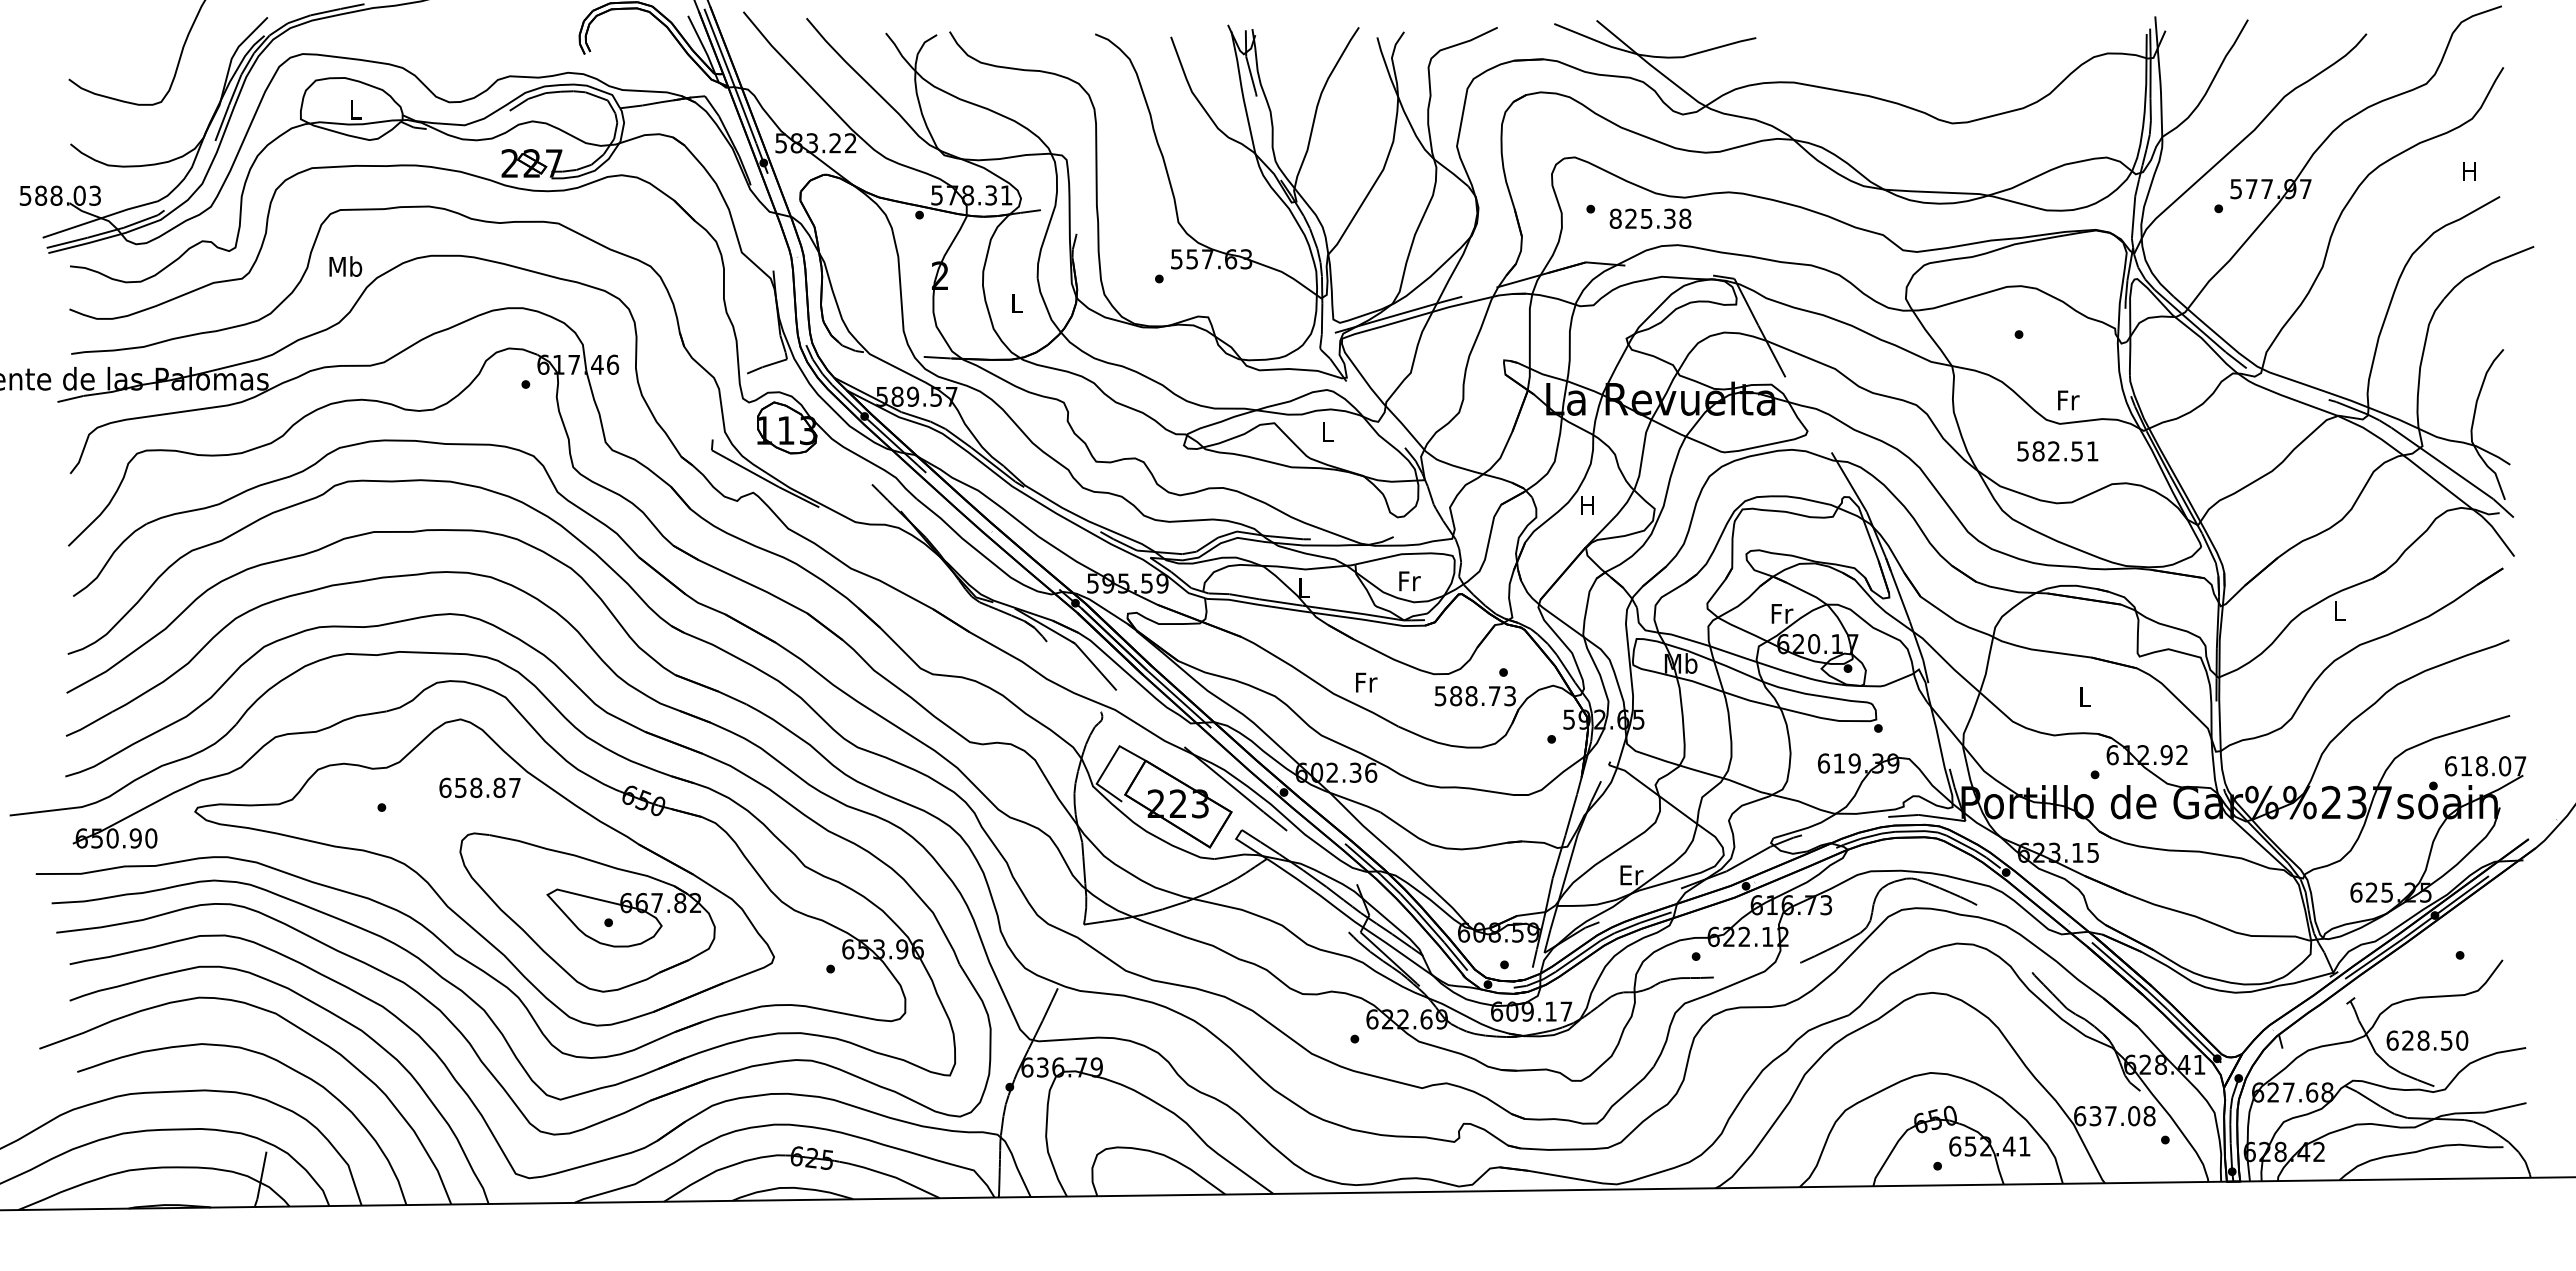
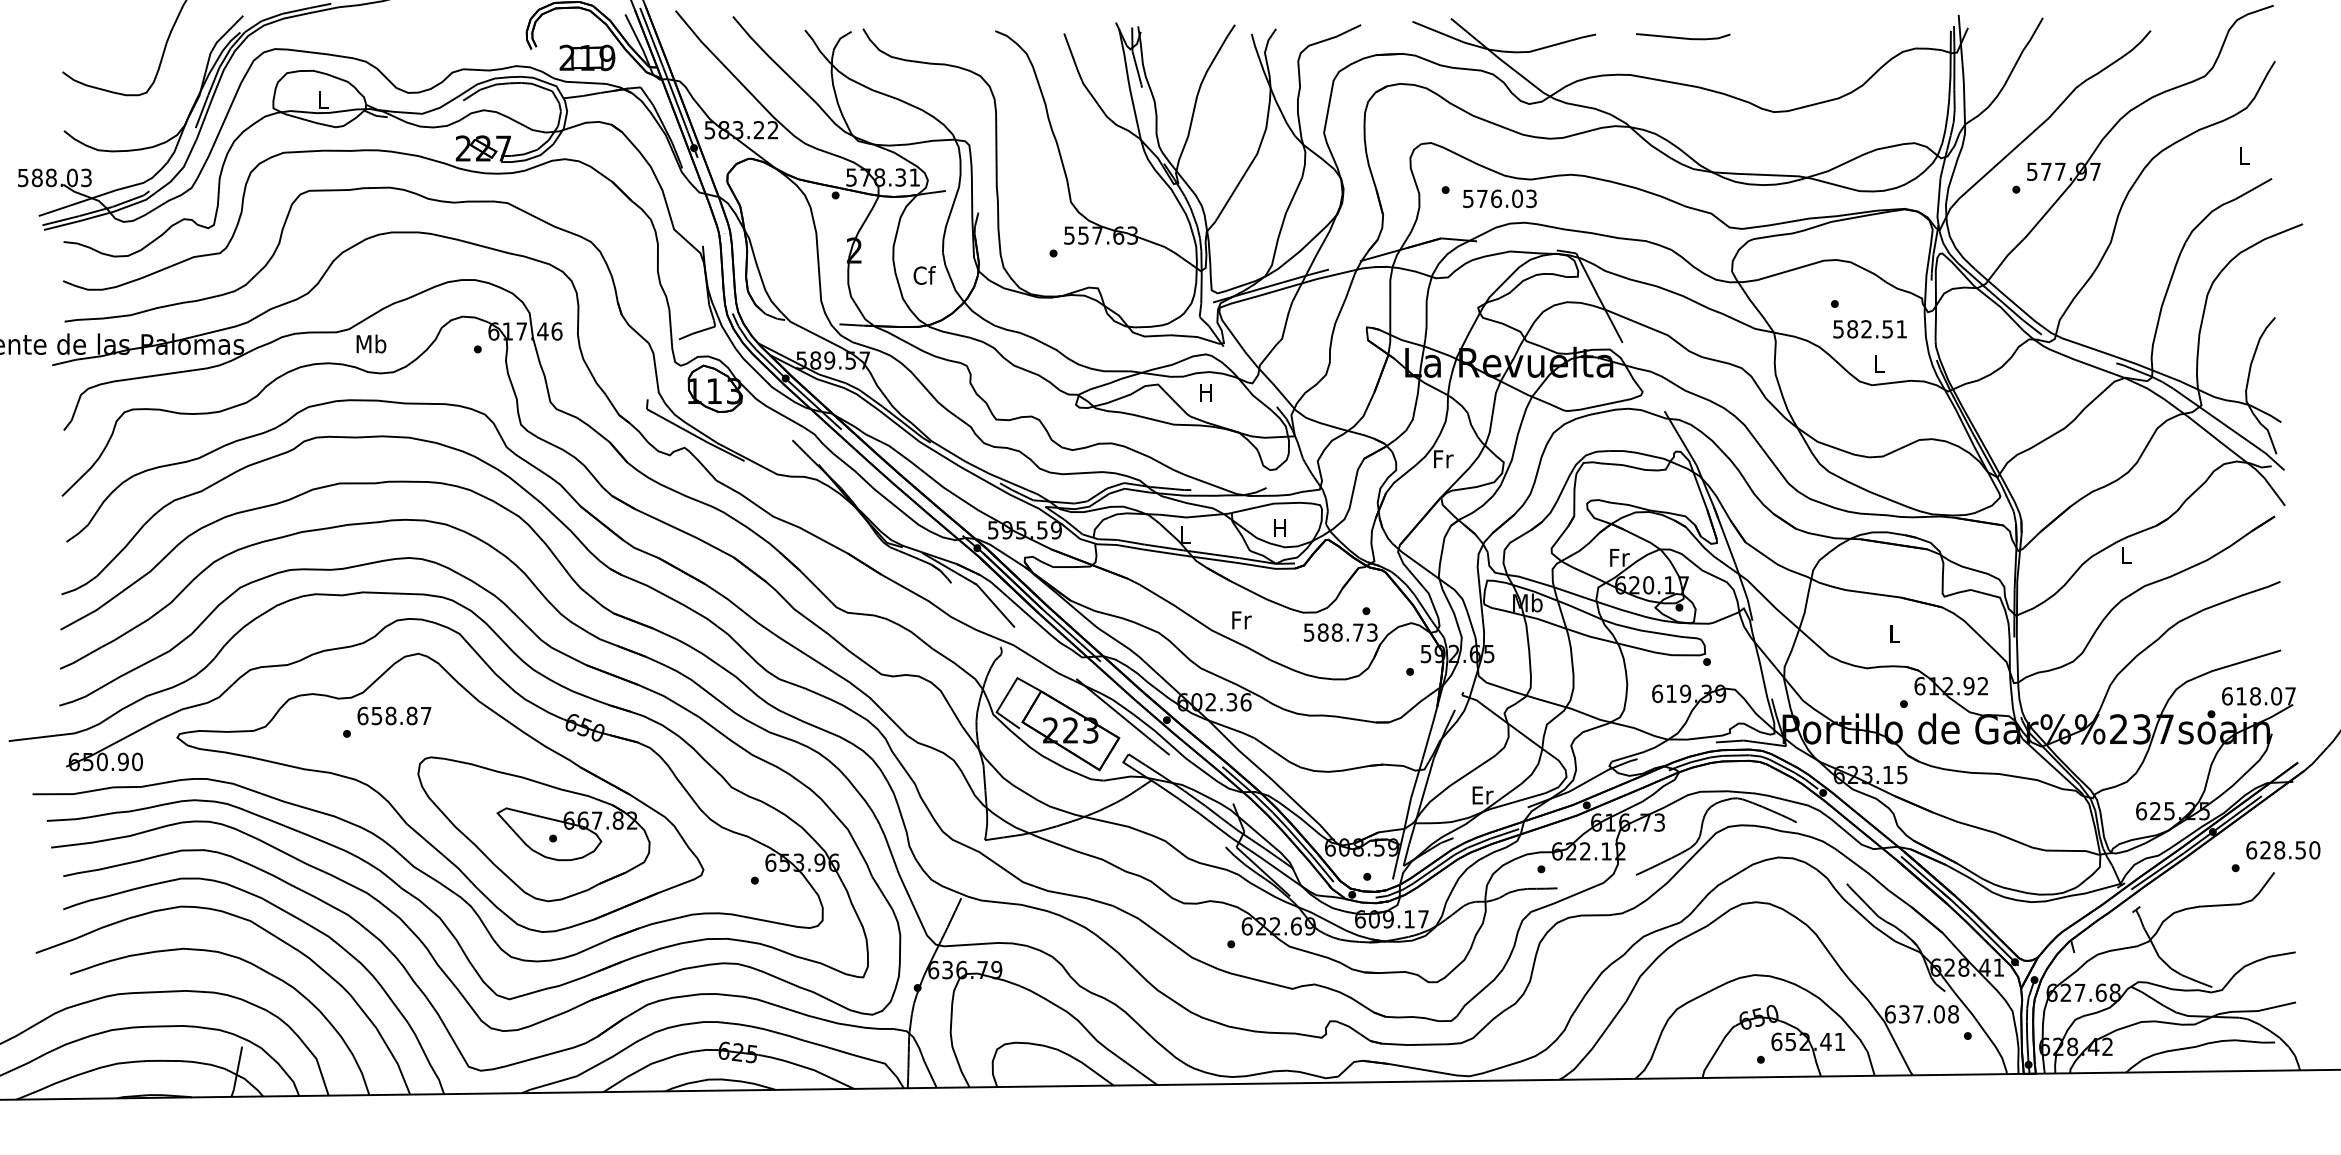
line: (1852, 41) -> (1683, 37), added
part: (646, 63) -> (587, 57), added
text: (2469, 171) -> (2244, 155), H -> L
text: (1650, 218) -> (1499, 198), 825.38 -> 576.03
text: (345, 266) -> (371, 343), moved
text: (1017, 302) -> (924, 274), L -> Cf
text: (2068, 400) -> (1879, 363), Fr -> L
text: (1327, 431) -> (1206, 392), L -> H
text: (2057, 451) -> (1869, 329), moved
text: (1588, 505) -> (1443, 459), H -> Fr
text: (1409, 581) -> (1280, 528), Fr -> H
text: (479, 787) -> (393, 715), moved
text: (2427, 1040) -> (2283, 850), moved

